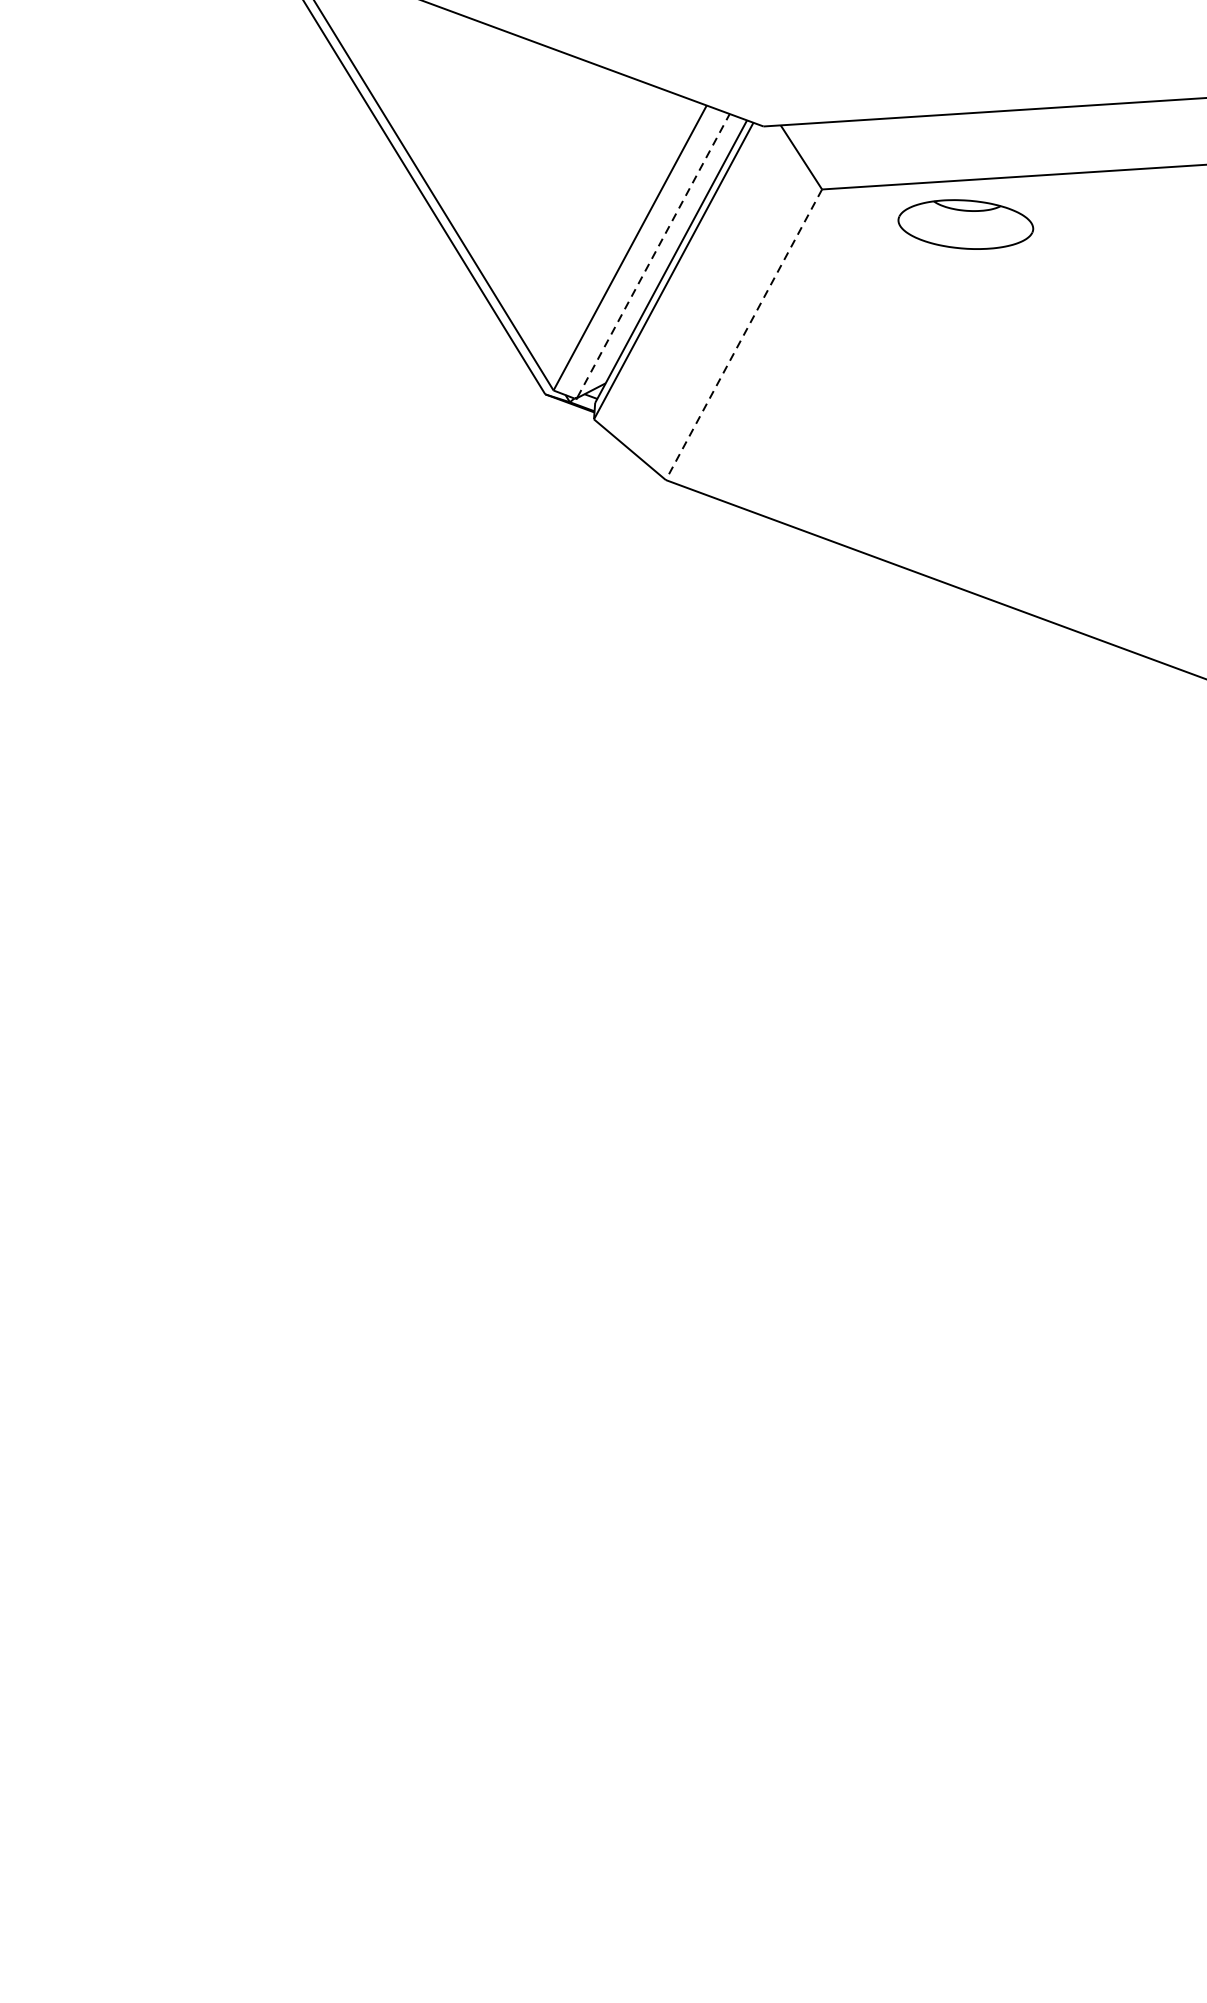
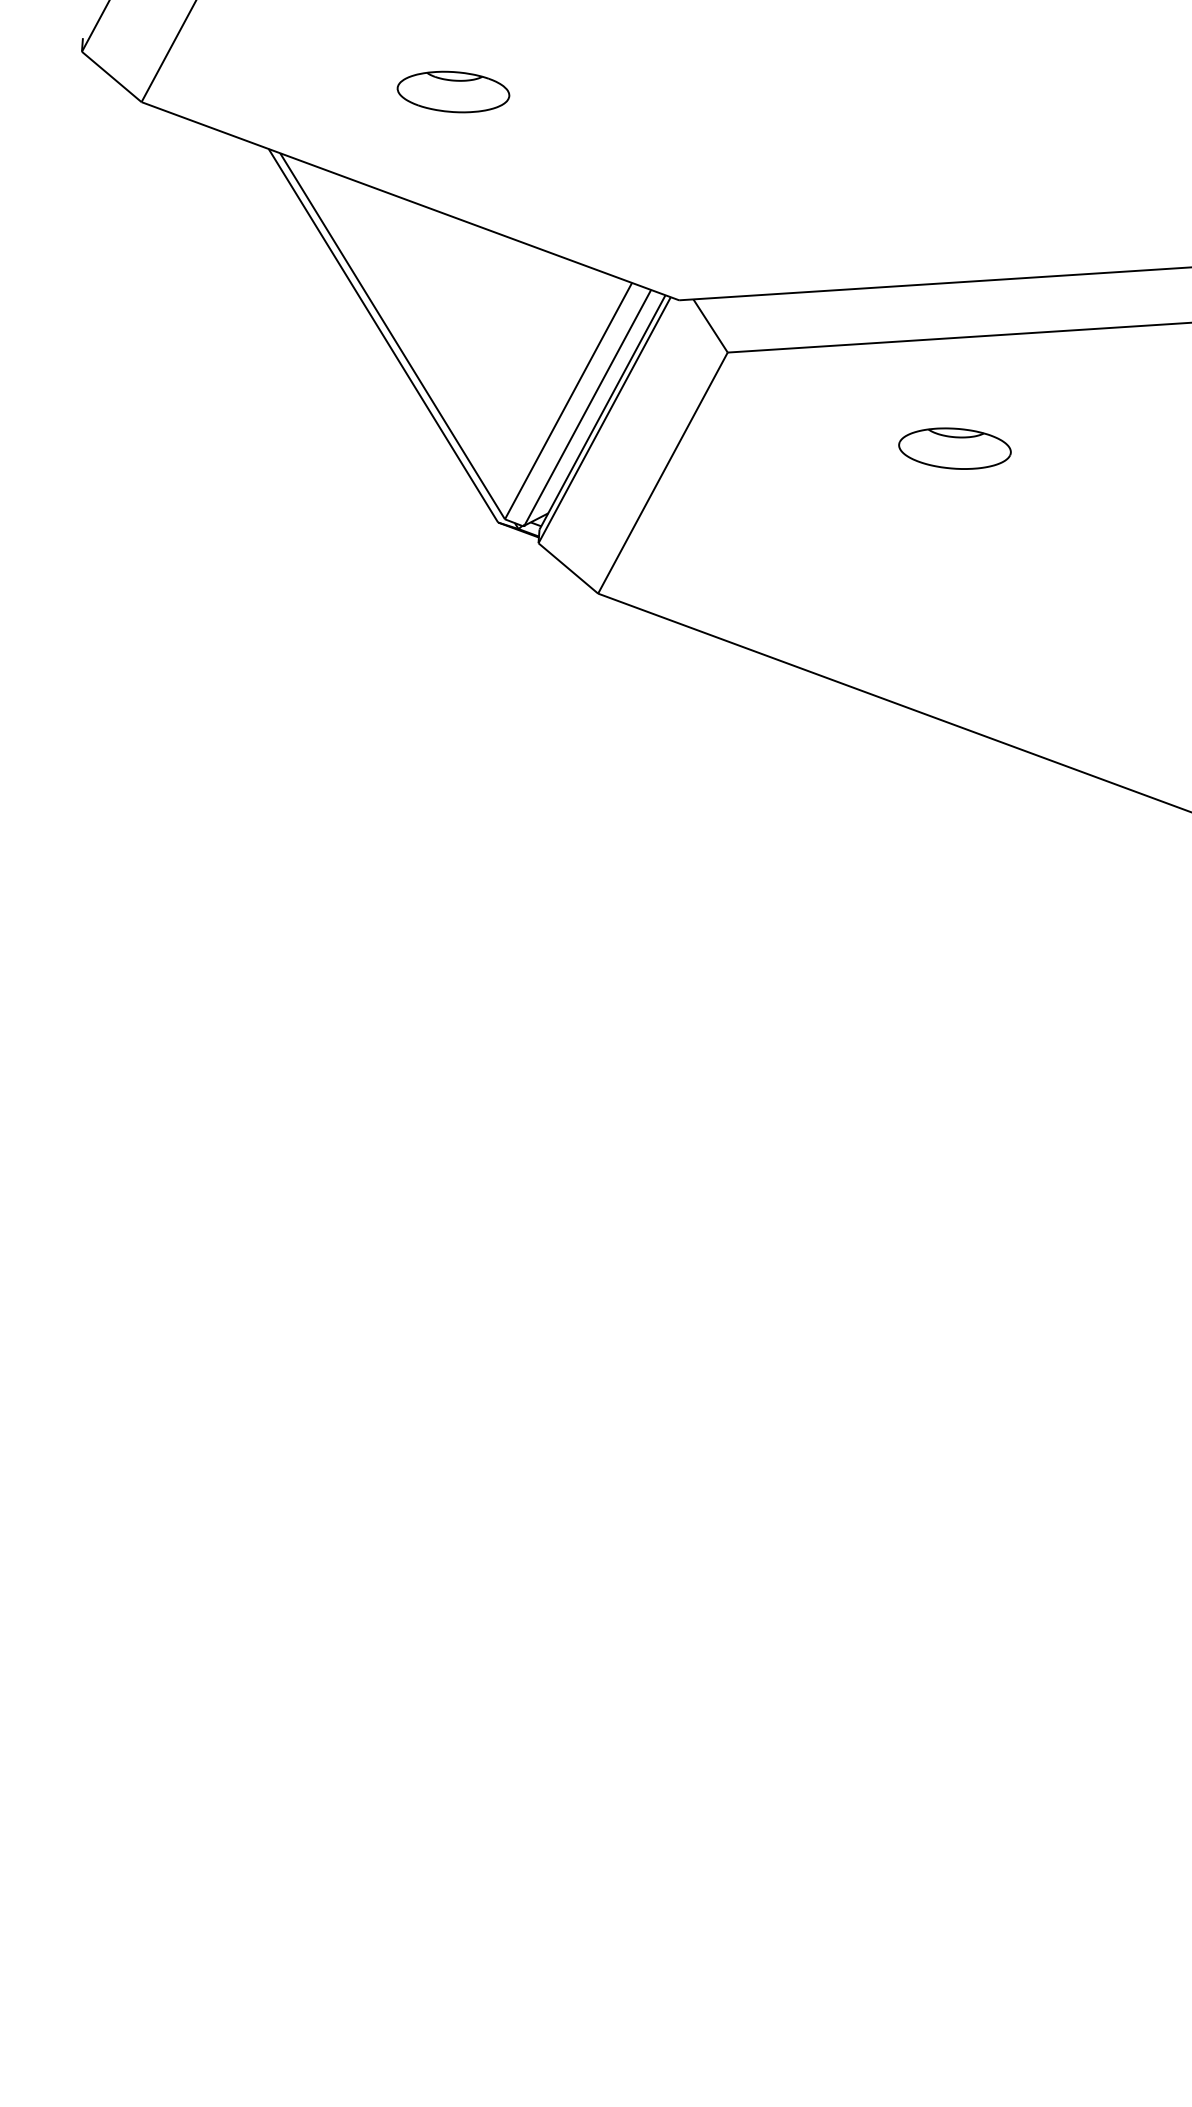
part: (965, 224) -> (954, 448), moved
line: (654, 255) -> (588, 407), dashed -> solid
line: (743, 335) -> (662, 473), dashed -> solid

